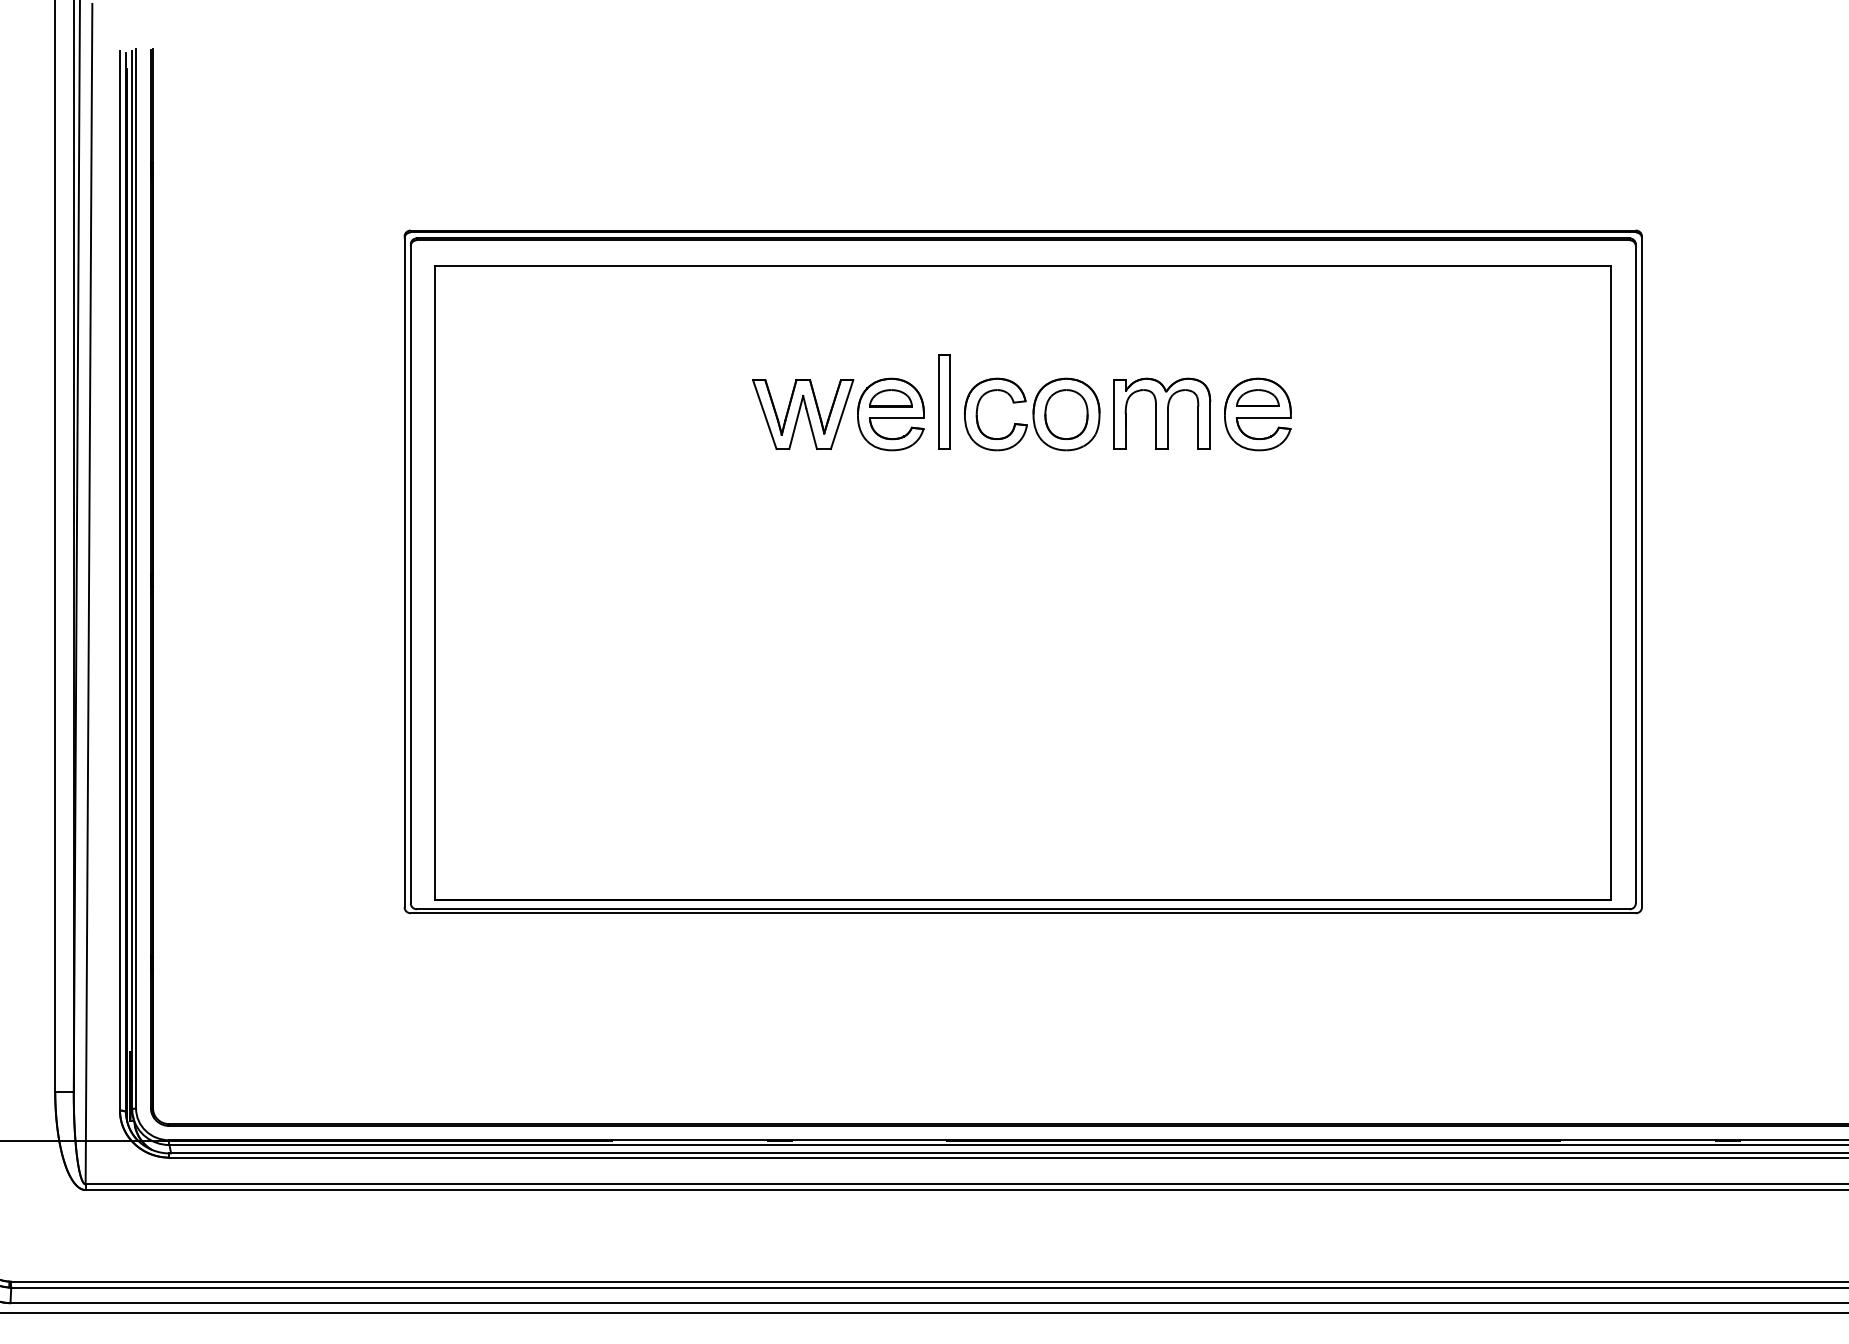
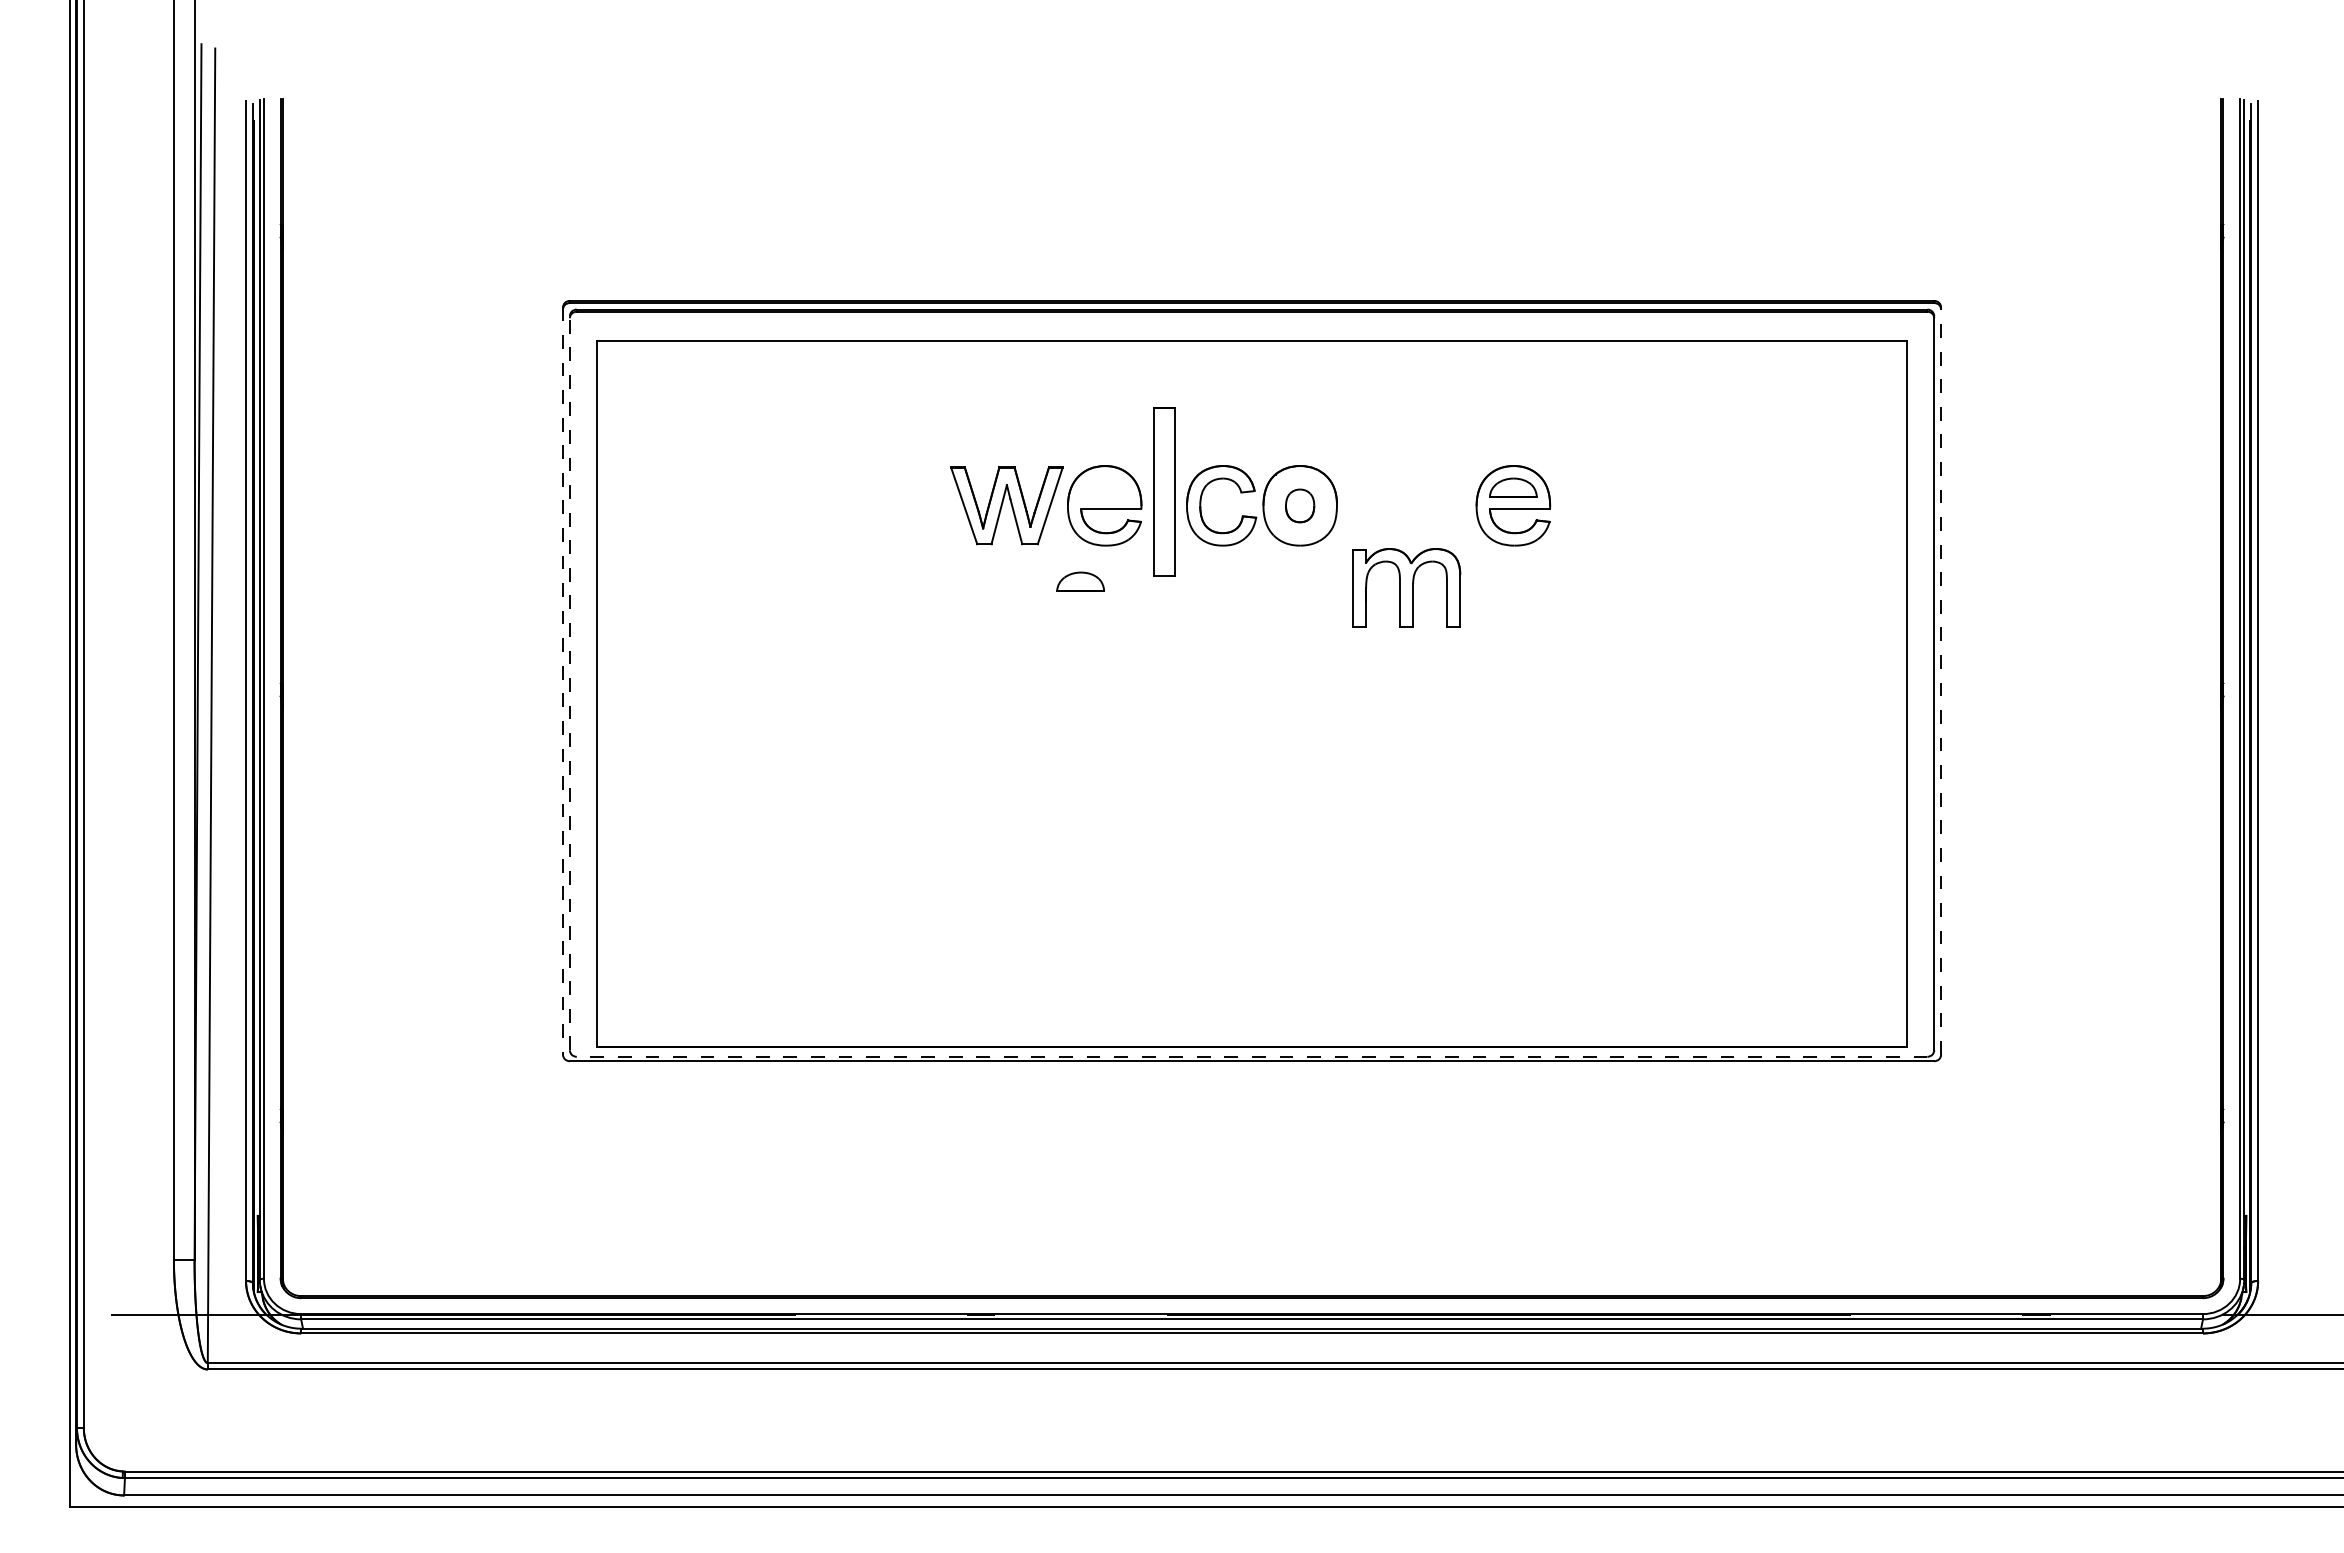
part: (890, 398) -> (1080, 581), moved
part: (944, 401) -> (1164, 491), size x1.6
part: (1161, 413) -> (1406, 587), moved
part: (1065, 414) -> (1299, 505), size x0.6
line: (405, 572) -> (563, 681), solid -> dashed
line: (1642, 572) -> (1941, 681), solid -> dashed
line: (410, 573) -> (569, 682), solid -> dashed
line: (1022, 909) -> (1251, 1056), solid -> dashed

